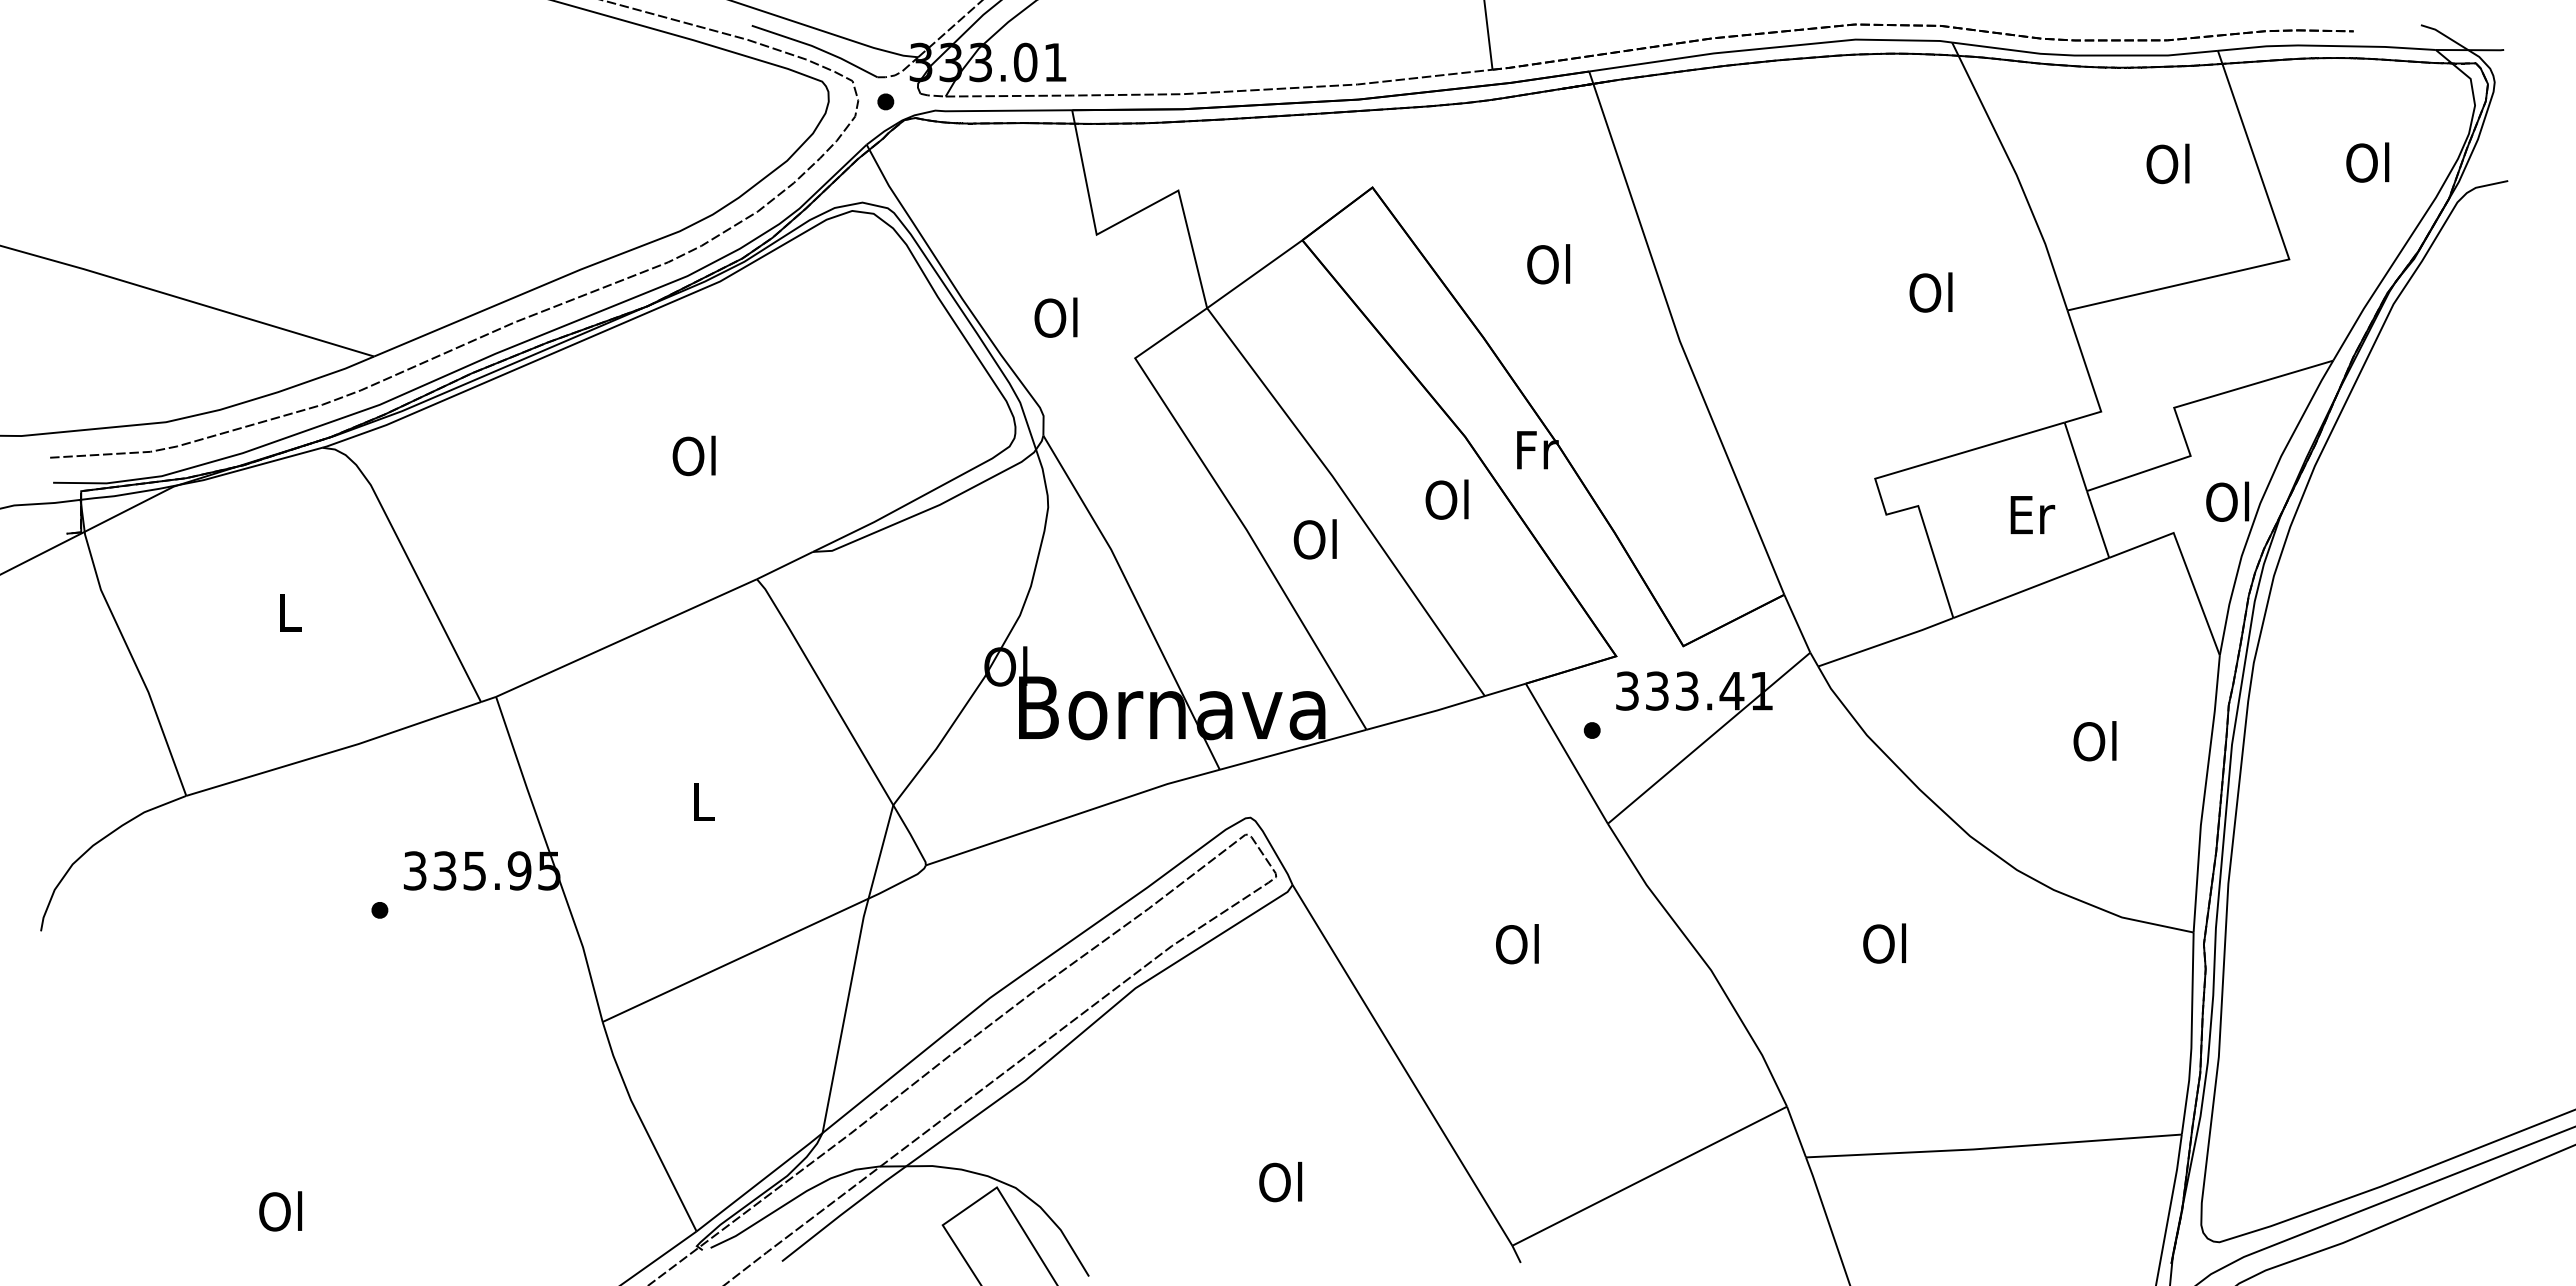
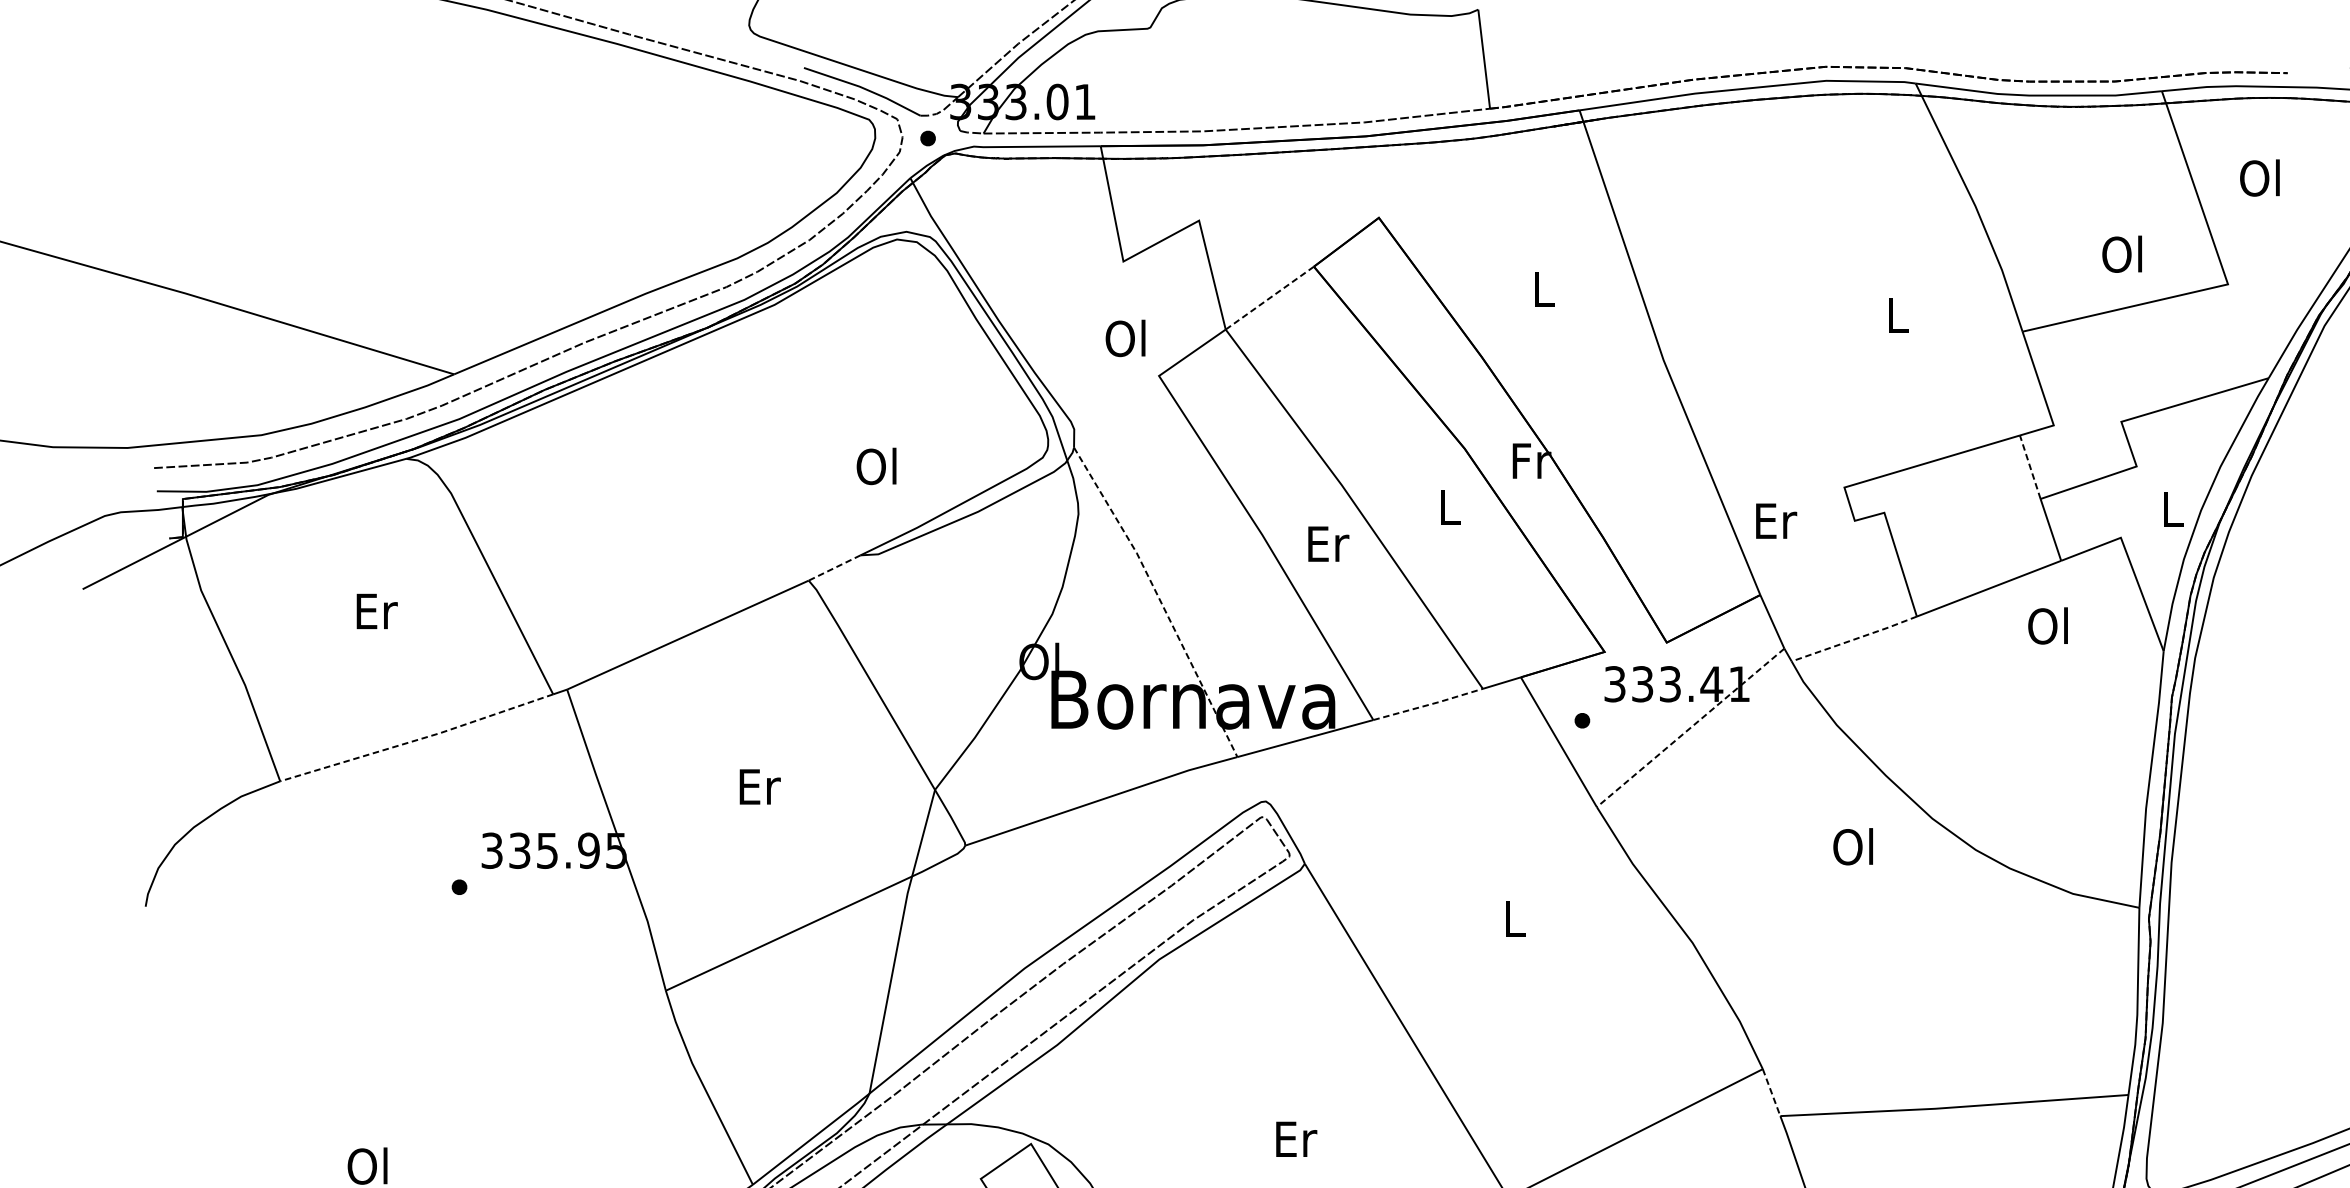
text: (2367, 162) -> (2259, 177), moved
text: (2167, 163) -> (2121, 253), moved
text: (1548, 264) -> (1541, 289), Ol -> L
line: (1254, 274) -> (1269, 298), solid -> dashed
text: (1930, 292) -> (1895, 315), Ol -> L
text: (1055, 317) -> (1125, 338), moved
text: (693, 455) -> (875, 466), moved
line: (2075, 456) -> (2029, 466), solid -> dashed
text: (1446, 499) -> (1447, 506), Ol -> L
text: (2227, 501) -> (2170, 508), Ol -> L
text: (2032, 514) -> (1776, 520), moved
text: (1316, 539) -> (1327, 543), Ol -> Er
line: (784, 565) -> (834, 567), solid -> dashed
line: (1135, 599) -> (1159, 599), solid -> dashed
text: (291, 612) -> (377, 611), L -> Er
line: (1886, 642) -> (1854, 639), solid -> dashed
line: (1427, 713) -> (1429, 704), solid -> dashed
line: (1709, 738) -> (1691, 728), solid -> dashed
text: (2094, 741) -> (2047, 626), moved
line: (335, 751) -> (418, 740), solid -> dashed
text: (704, 801) -> (760, 786), L -> Er
text: (1884, 943) -> (1853, 846), moved
text: (1517, 944) -> (1513, 918), Ol -> L
line: (1796, 1132) -> (1771, 1093), solid -> dashed
text: (1282, 1181) -> (1295, 1138), Ol -> Er

